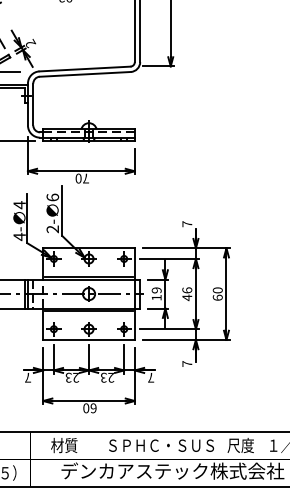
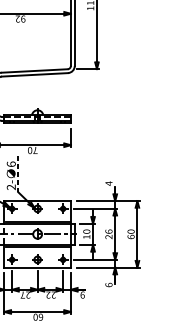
line: (62, 211) -> (18, 174), solid -> dashed
text: (187, 224) -> (109, 183), 7 -> 4
text: (156, 290) -> (86, 231), 19 -> 10
text: (187, 297) -> (109, 236), 46 -> 26
text: (187, 363) -> (109, 284), 7 -> 6
text: (103, 376) -> (48, 294), 23 -> 22
text: (68, 377) -> (22, 294), 23 -> 27
text: (151, 377) -> (82, 294), 7 -> 9

